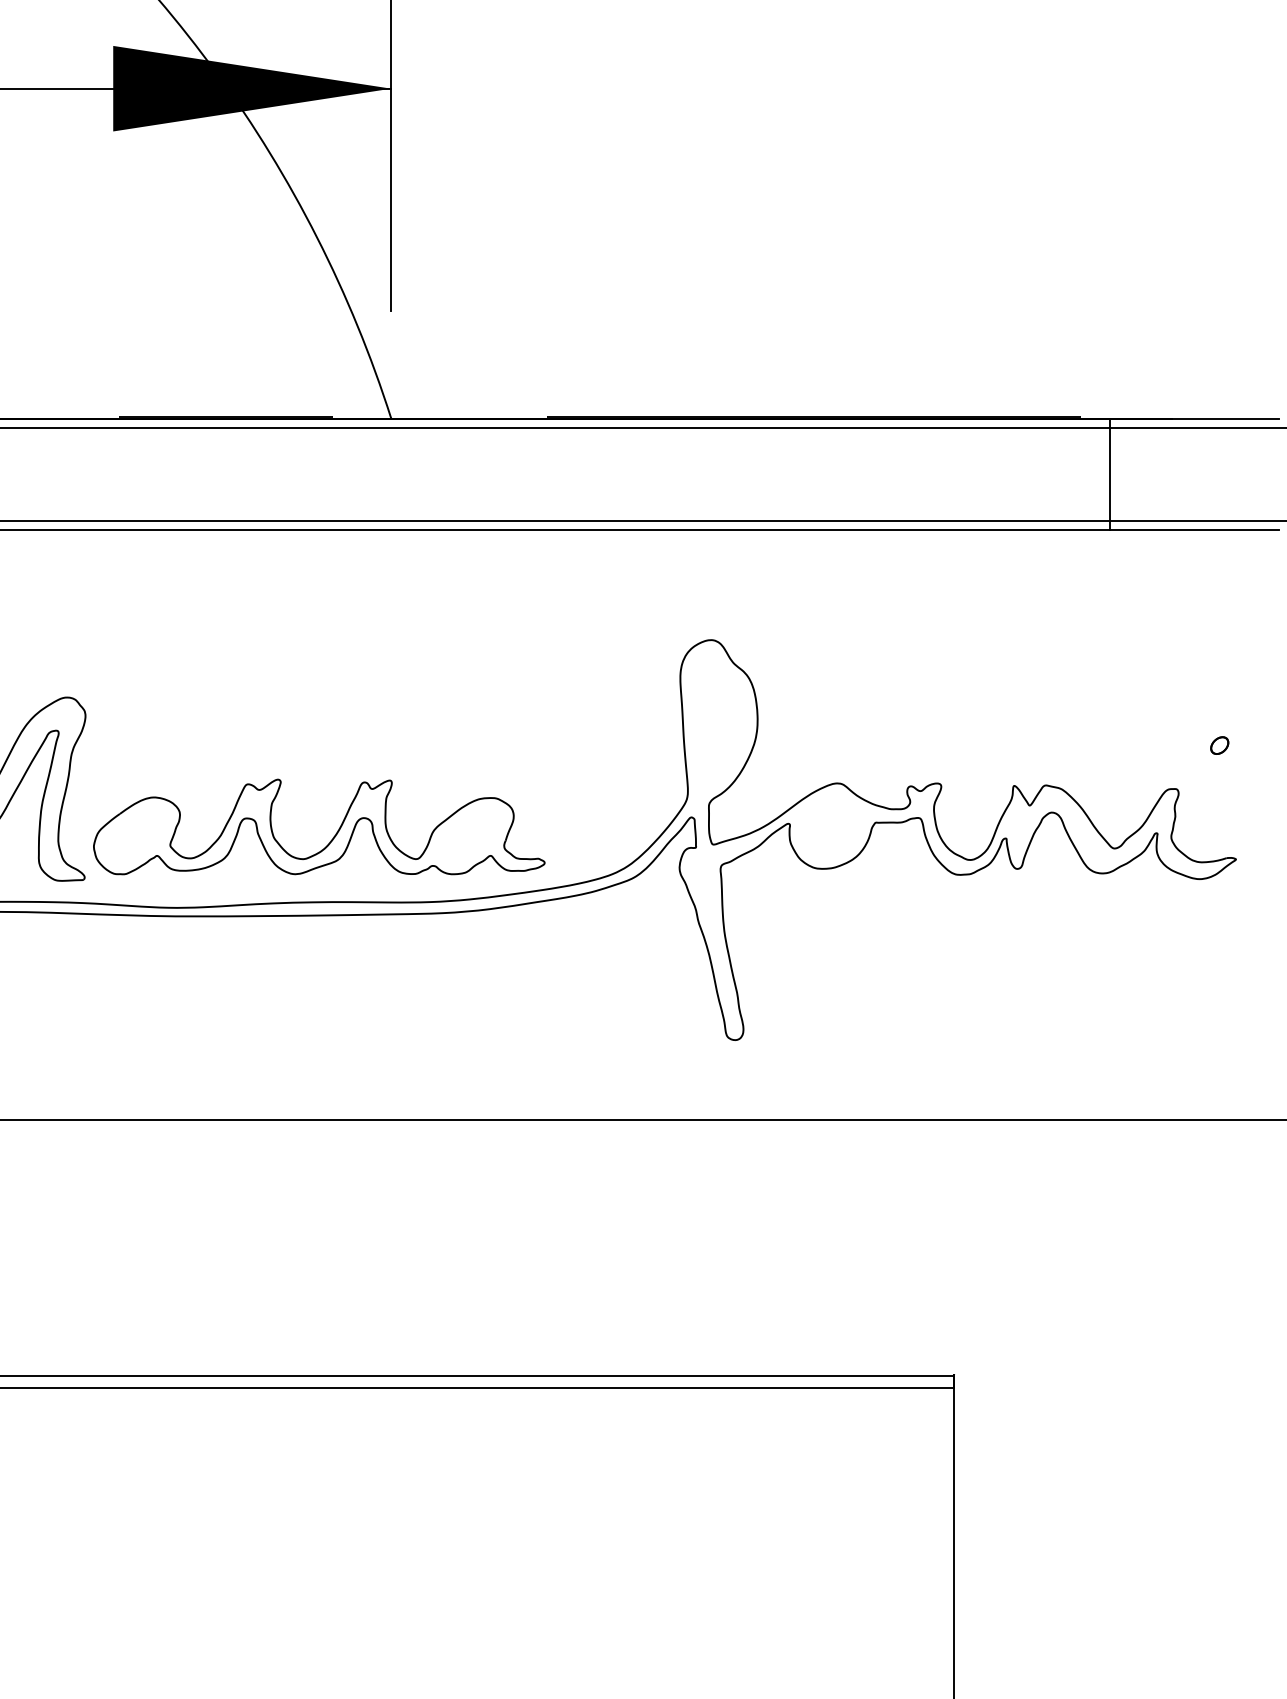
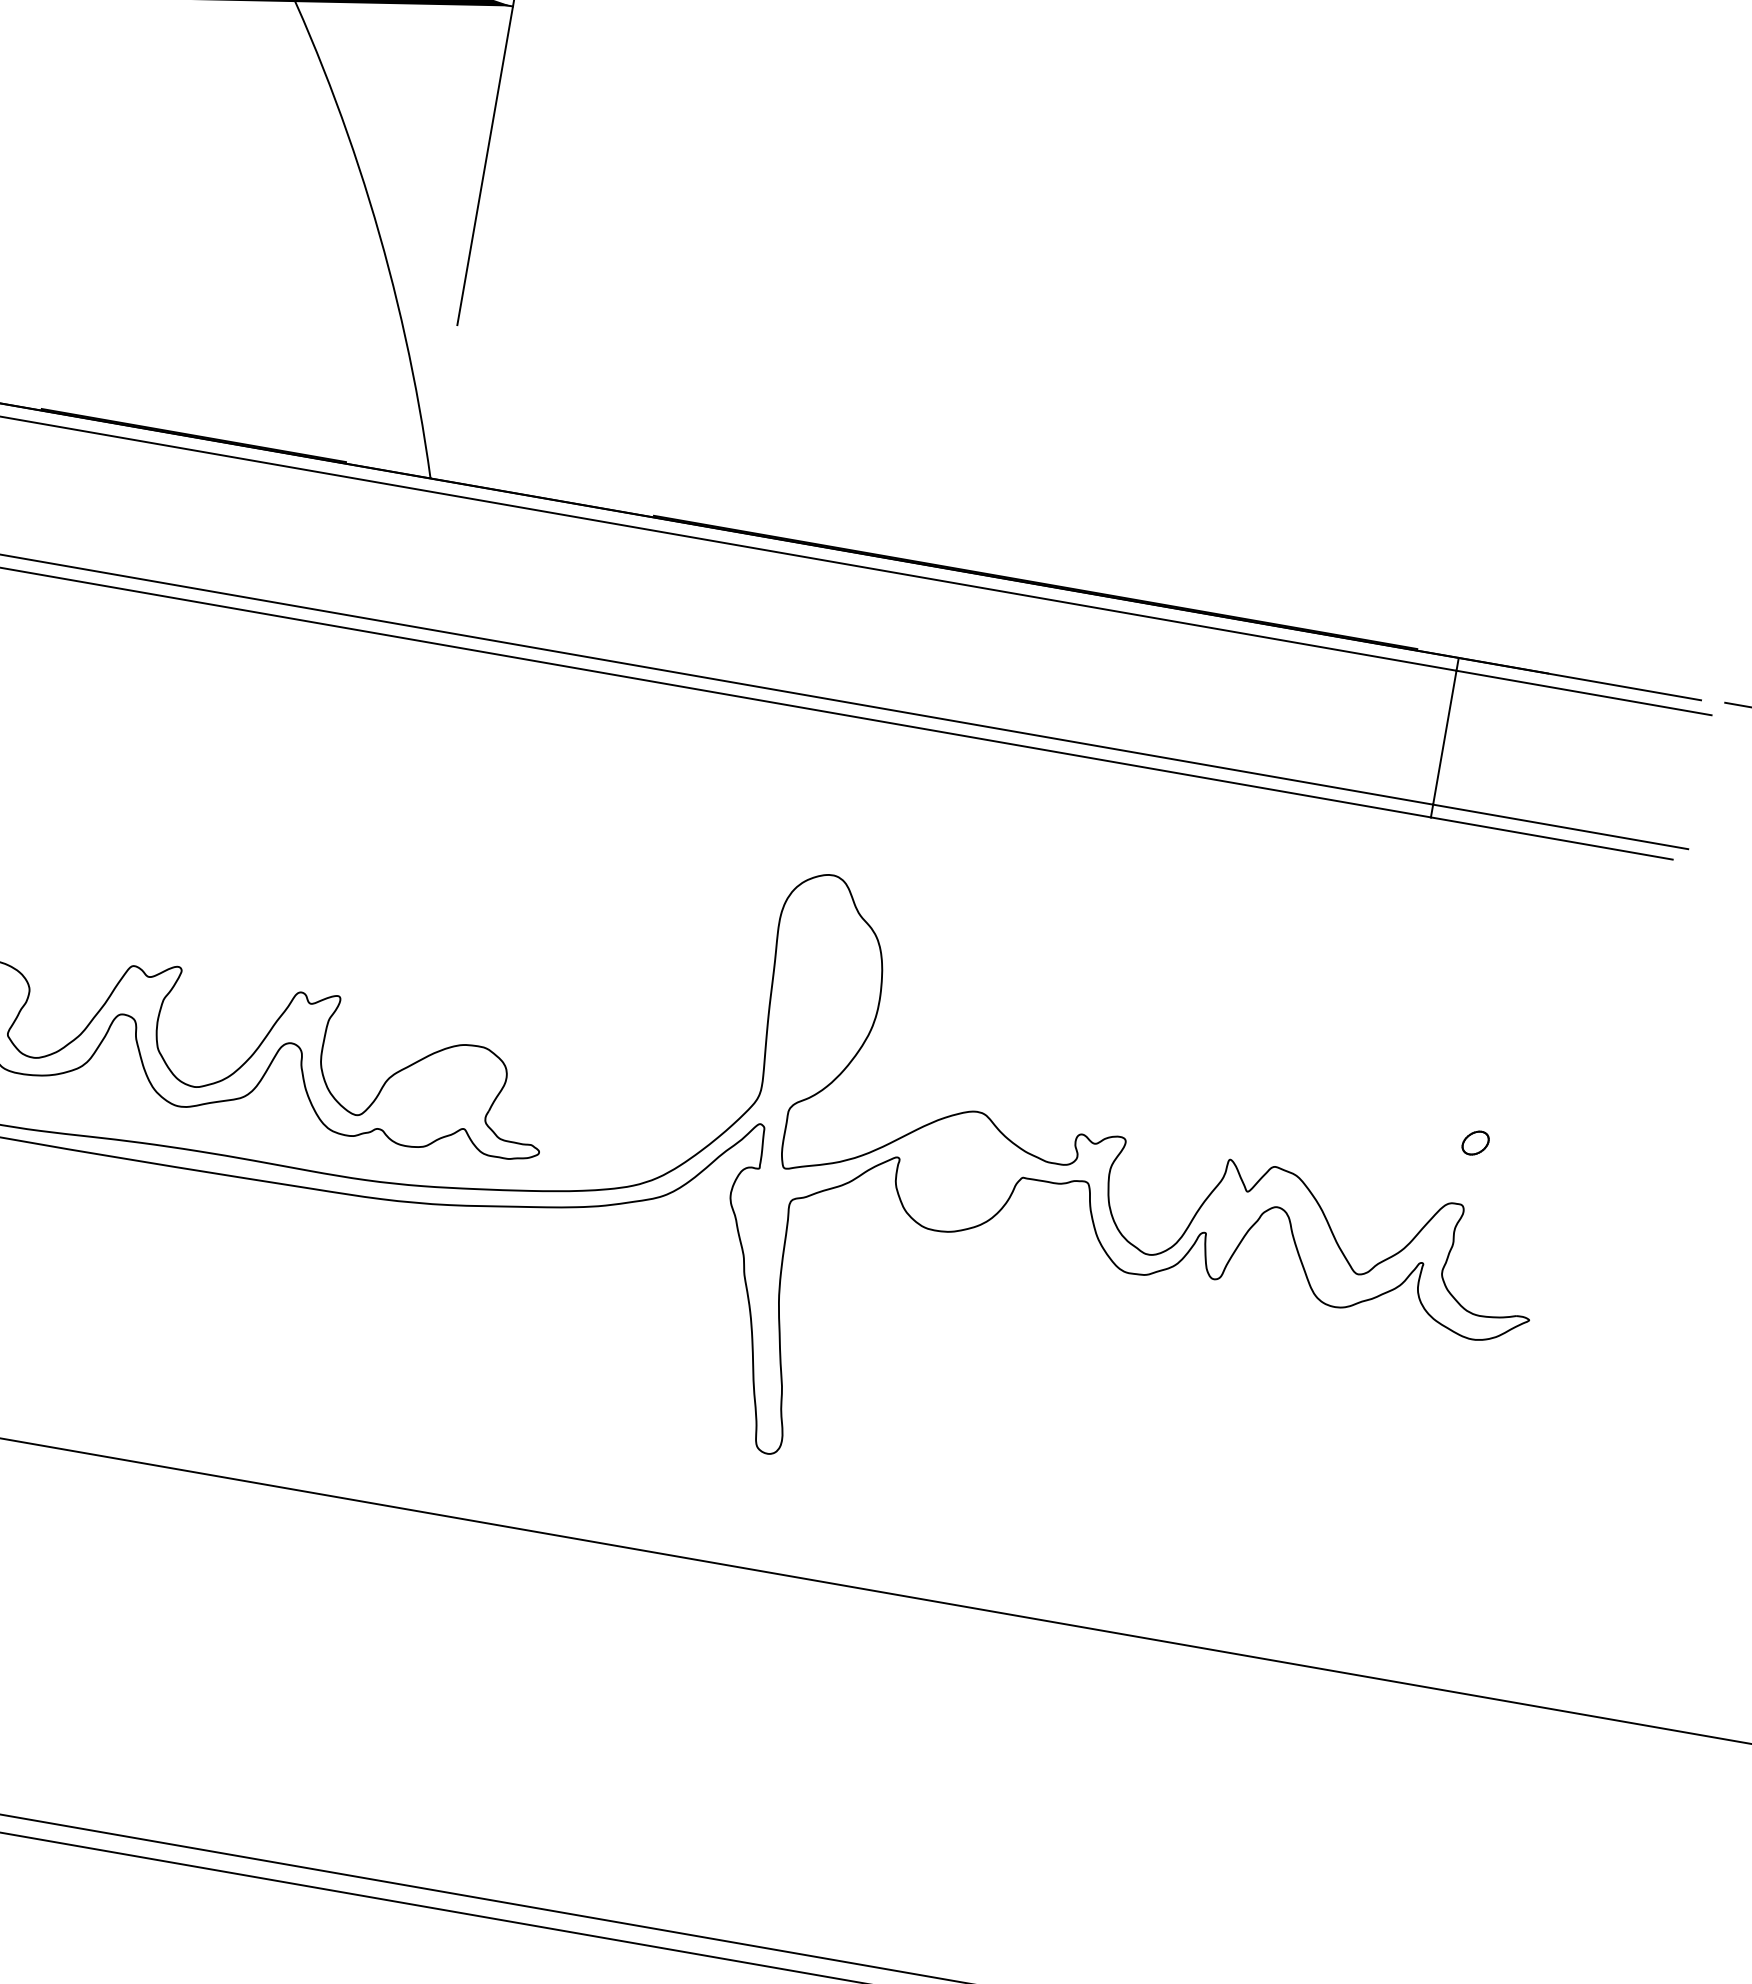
part: (1219, 745) -> (1475, 1142), moved

